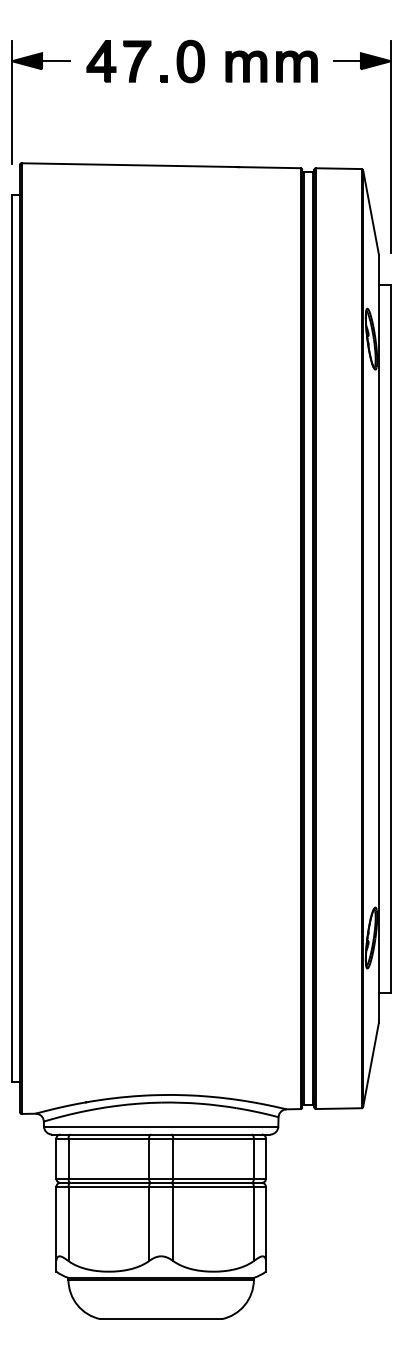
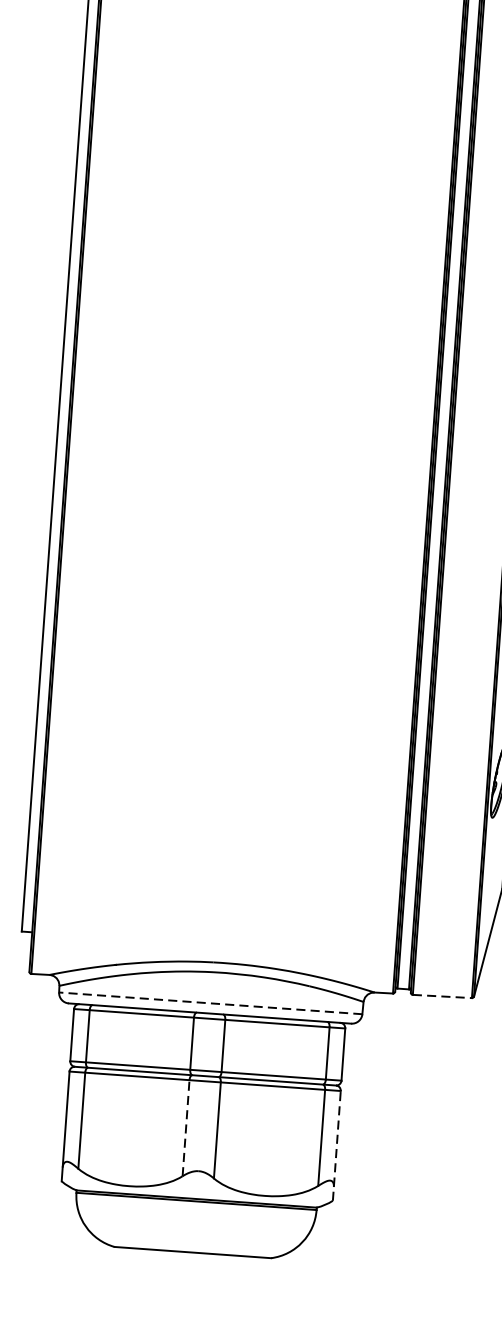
line: (338, 1108) -> (441, 996), solid -> dashed
line: (160, 1126) -> (209, 1003), solid -> dashed
line: (149, 1223) -> (186, 1127), solid -> dashed
line: (265, 1228) -> (336, 1144), solid -> dashed

